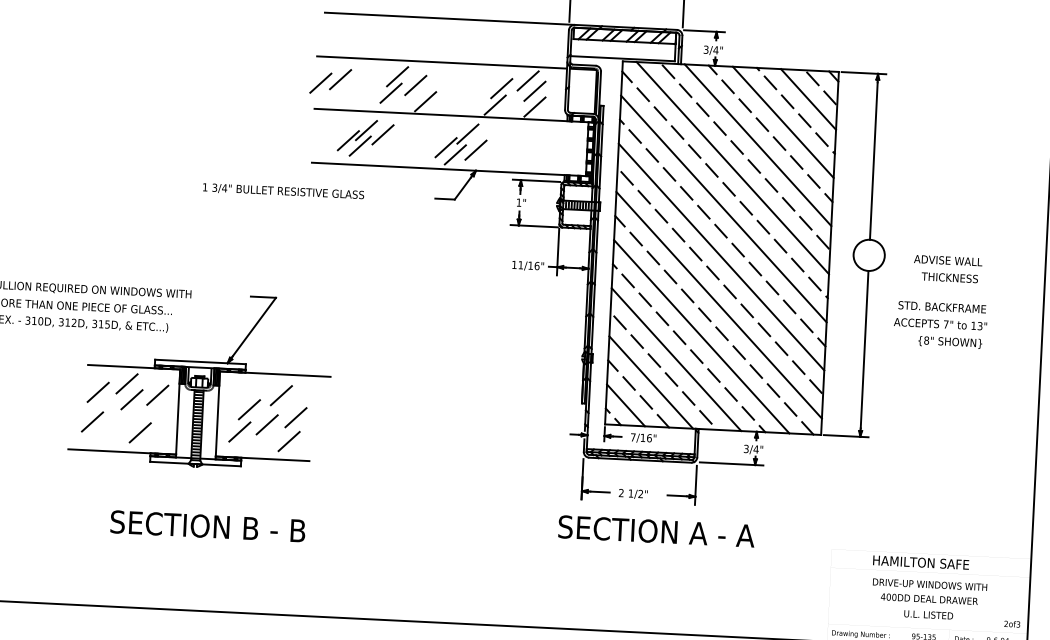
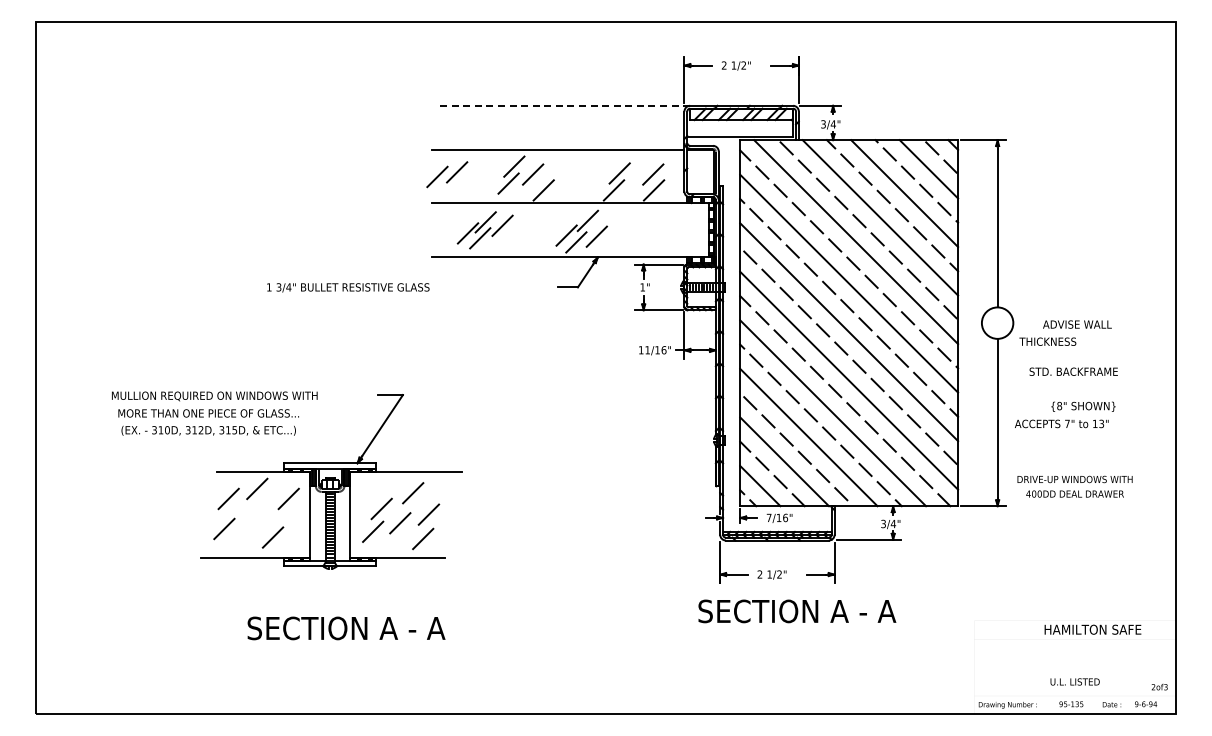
line: (449, 18) -> (563, 105), solid -> dashed
line: (527, 80) -> (645, 164), removed
text: (283, 191) -> (348, 287), moved
text: (949, 277) -> (1047, 341), moved
text: (940, 323) -> (1061, 423), moved
line: (131, 399) -> (262, 504), removed
text: (274, 529) -> (412, 628), SECTION B - B -> SECTION A - A
text: (920, 562) -> (1092, 629), moved
text: (929, 591) -> (1074, 486), moved

